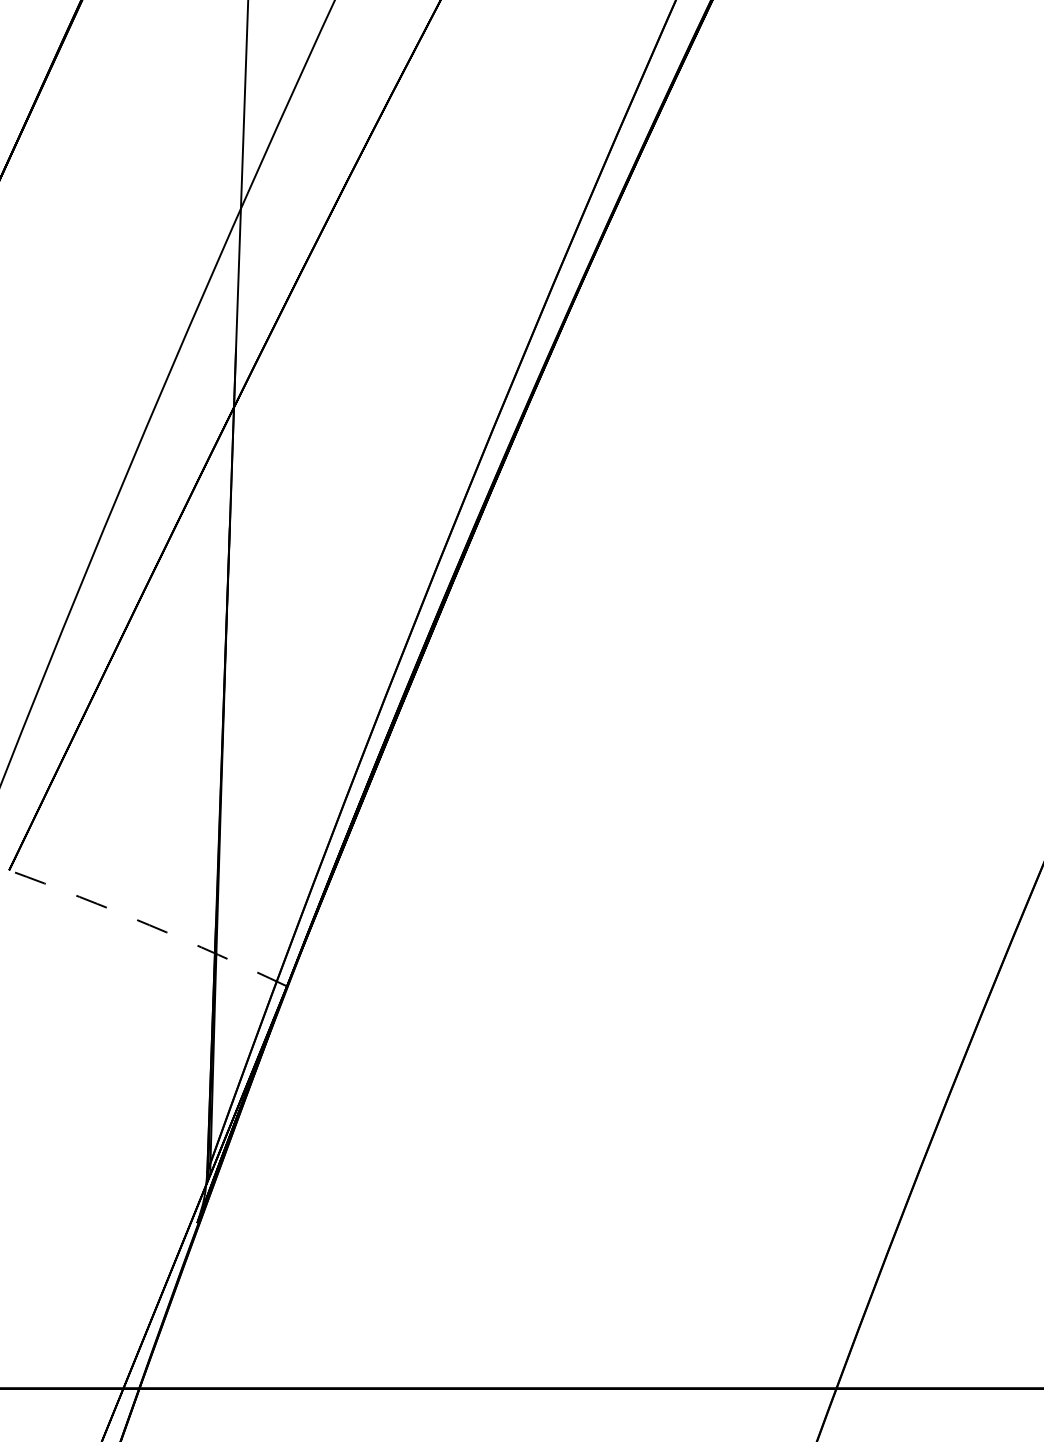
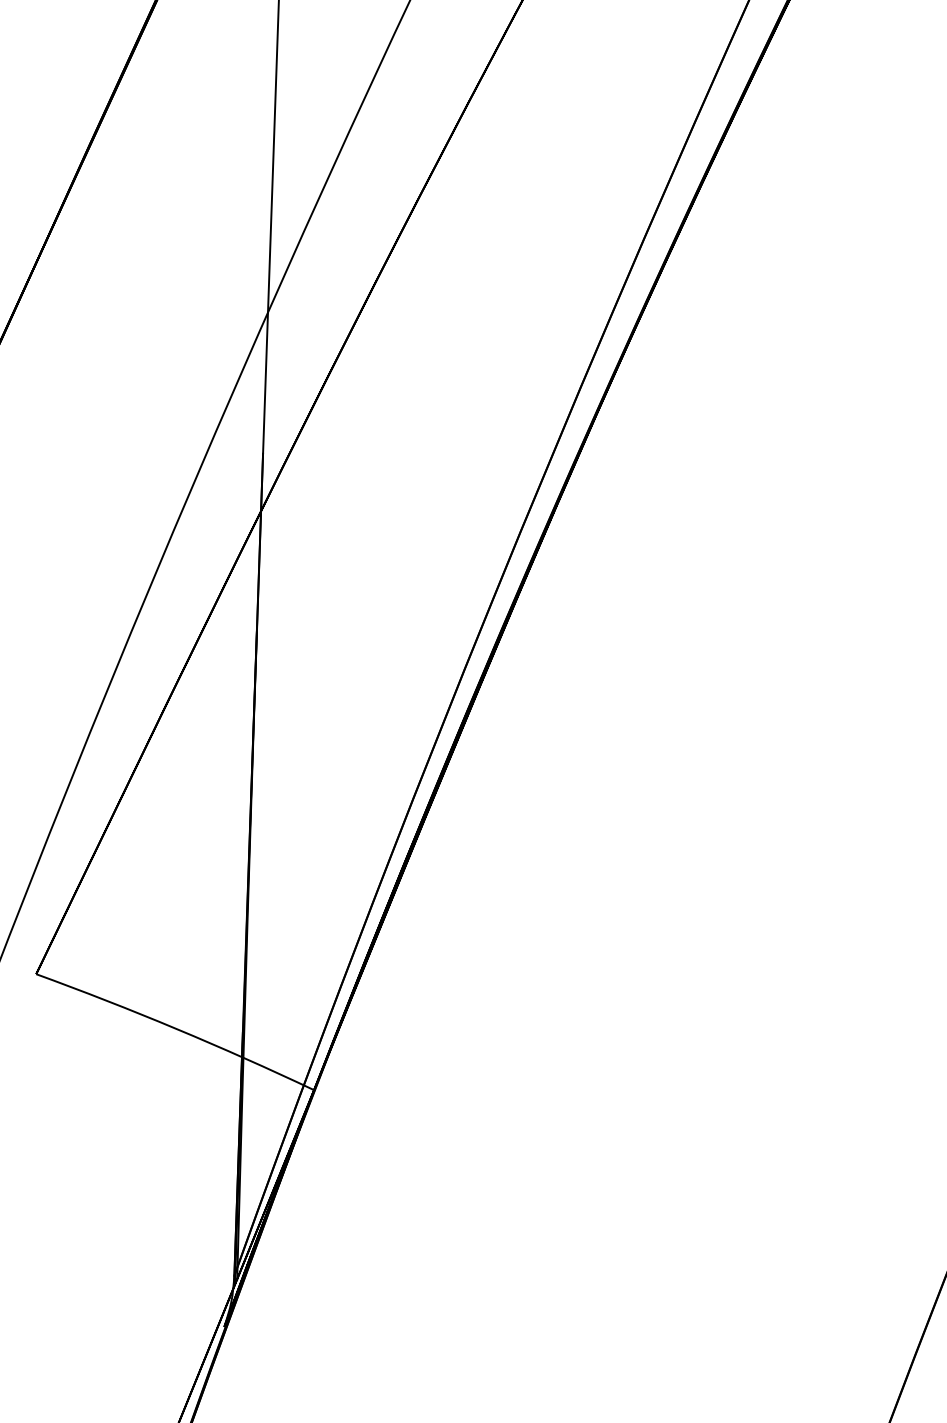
arc: (149, 925) -> (176, 1029), dashed -> solid

